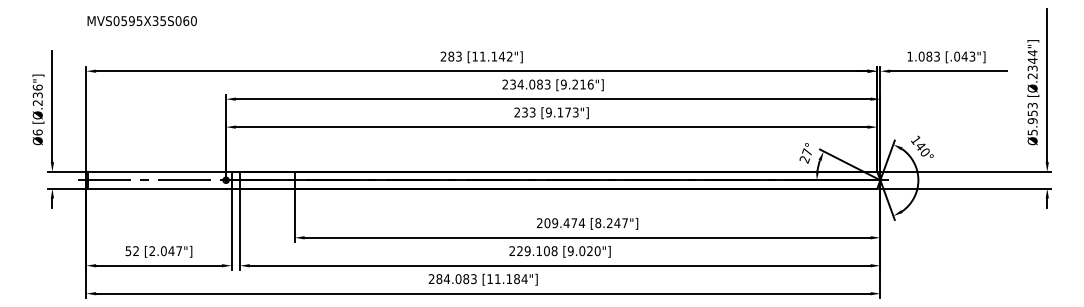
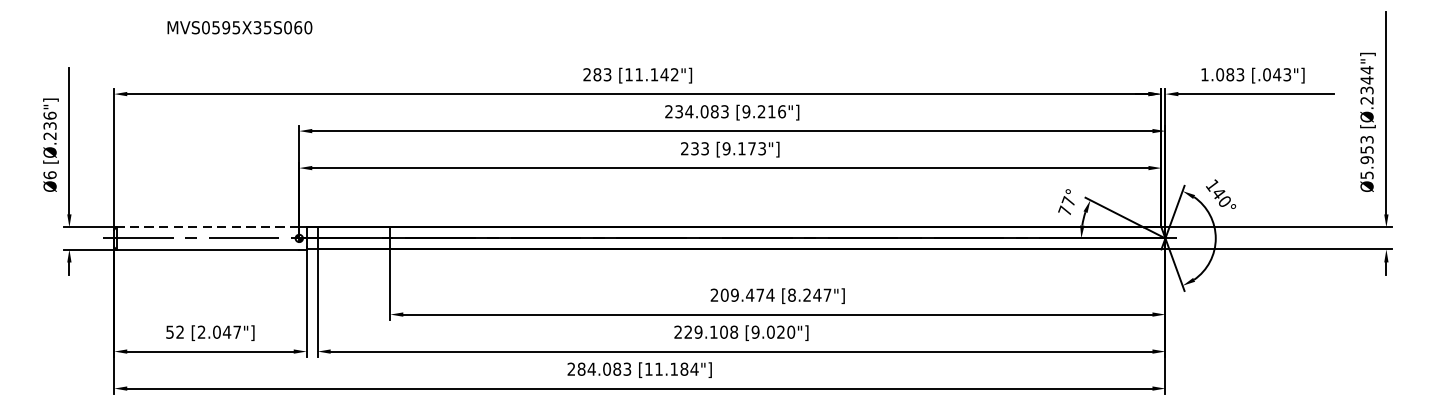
text: (141, 21) -> (238, 28), moved
text: (804, 159) -> (1064, 210), 27° -> 77°
line: (156, 171) -> (207, 226), solid -> dashed

